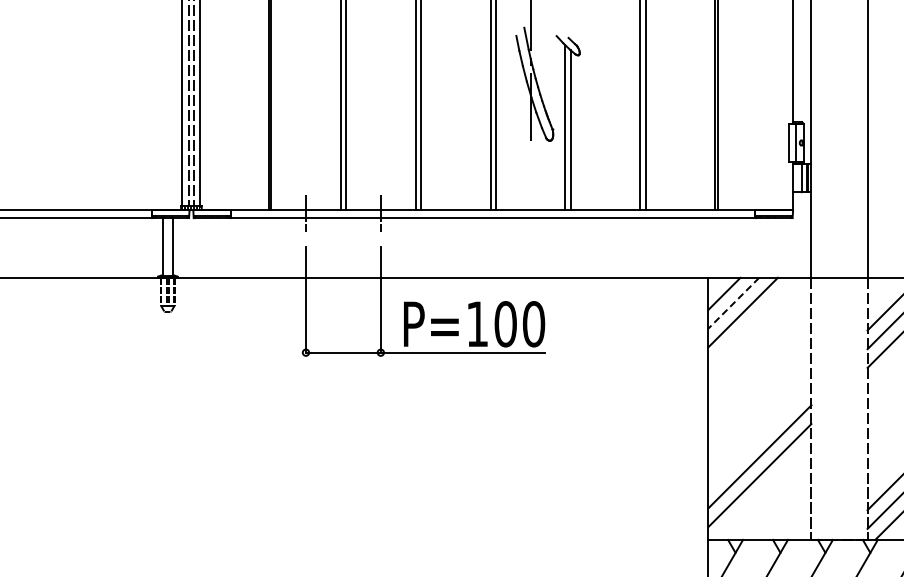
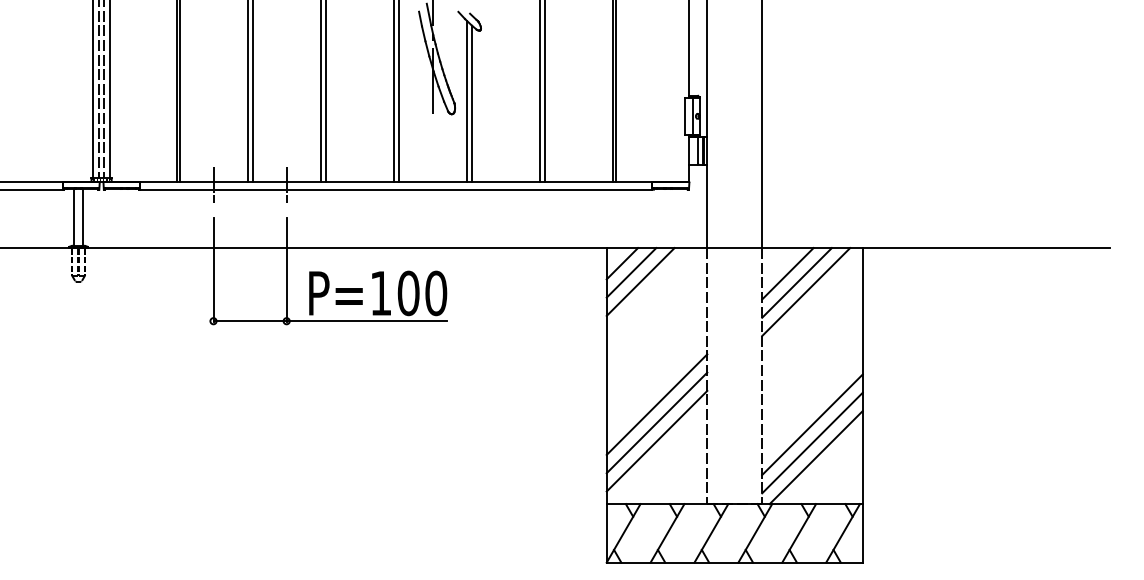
line: (733, 303) -> (631, 273), dashed -> solid
line: (759, 437) -> (656, 404), added

